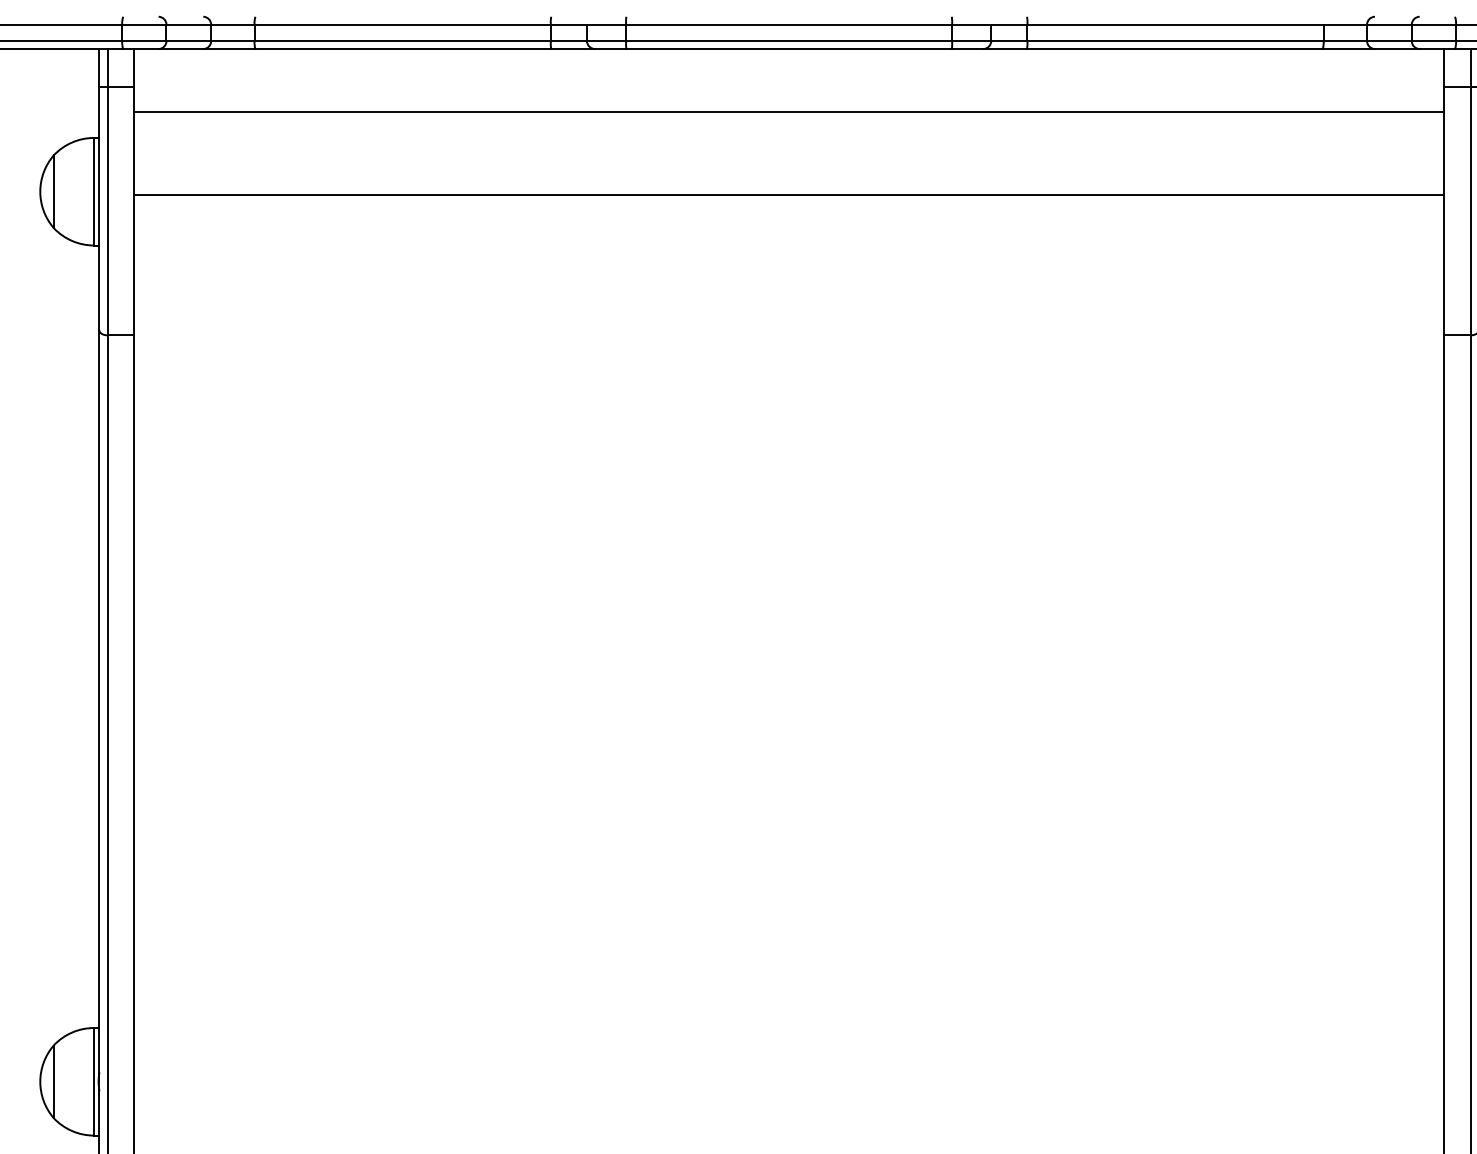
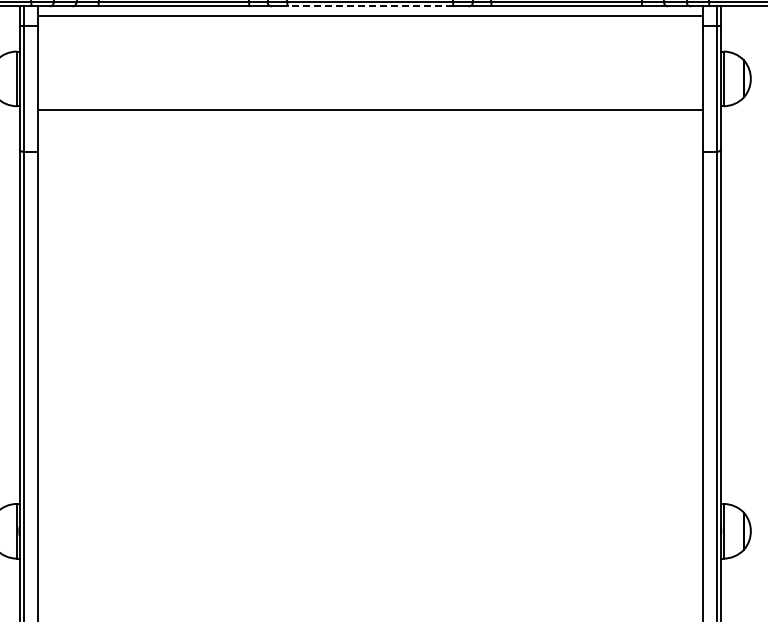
line: (789, 49) -> (370, 6), solid -> dashed
line: (789, 112) -> (370, 16), moved
line: (789, 194) -> (370, 110), moved

